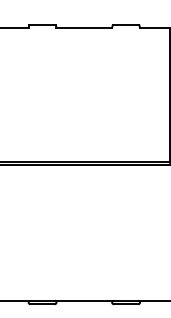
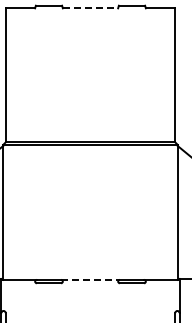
line: (84, 27) -> (90, 8), solid -> dashed
line: (85, 300) -> (91, 279), solid -> dashed

